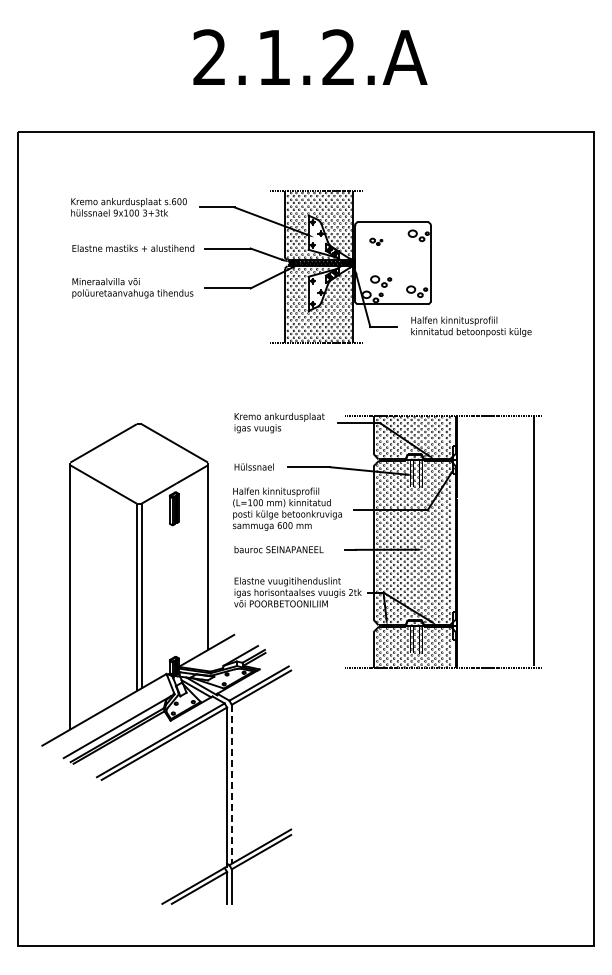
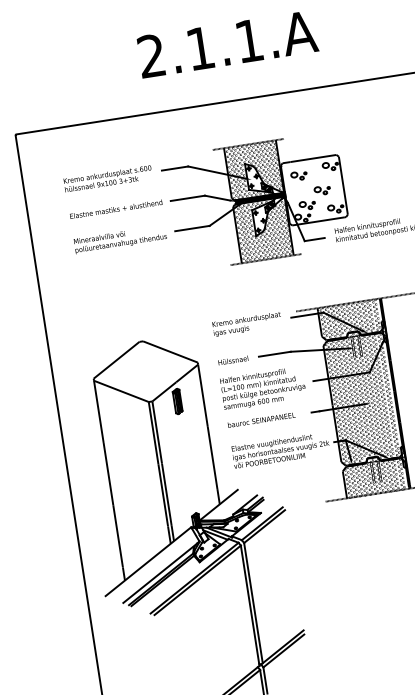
text: (338, 56) -> (248, 40), 2.1.2.A -> 2.1.1.A
part: (376, 241) -> (299, 175), size x1.67
part: (403, 265) -> (322, 190), added
line: (231, 784) -> (253, 603), dashed -> solid

